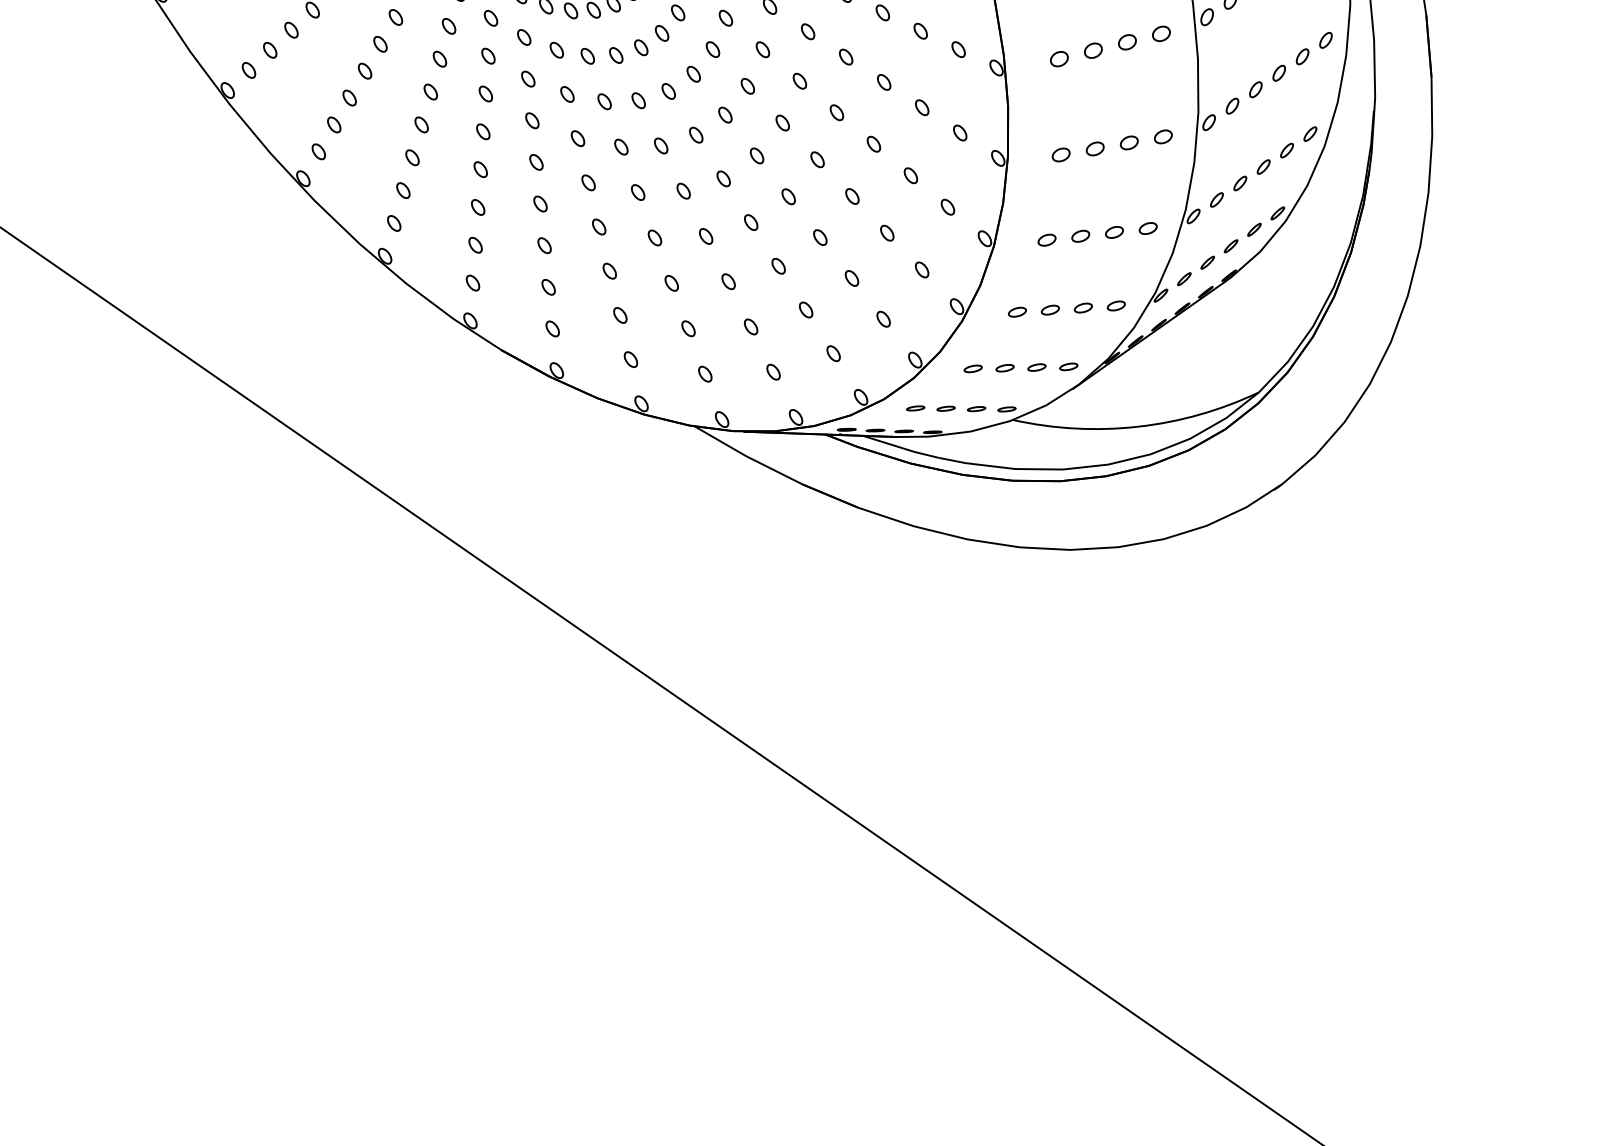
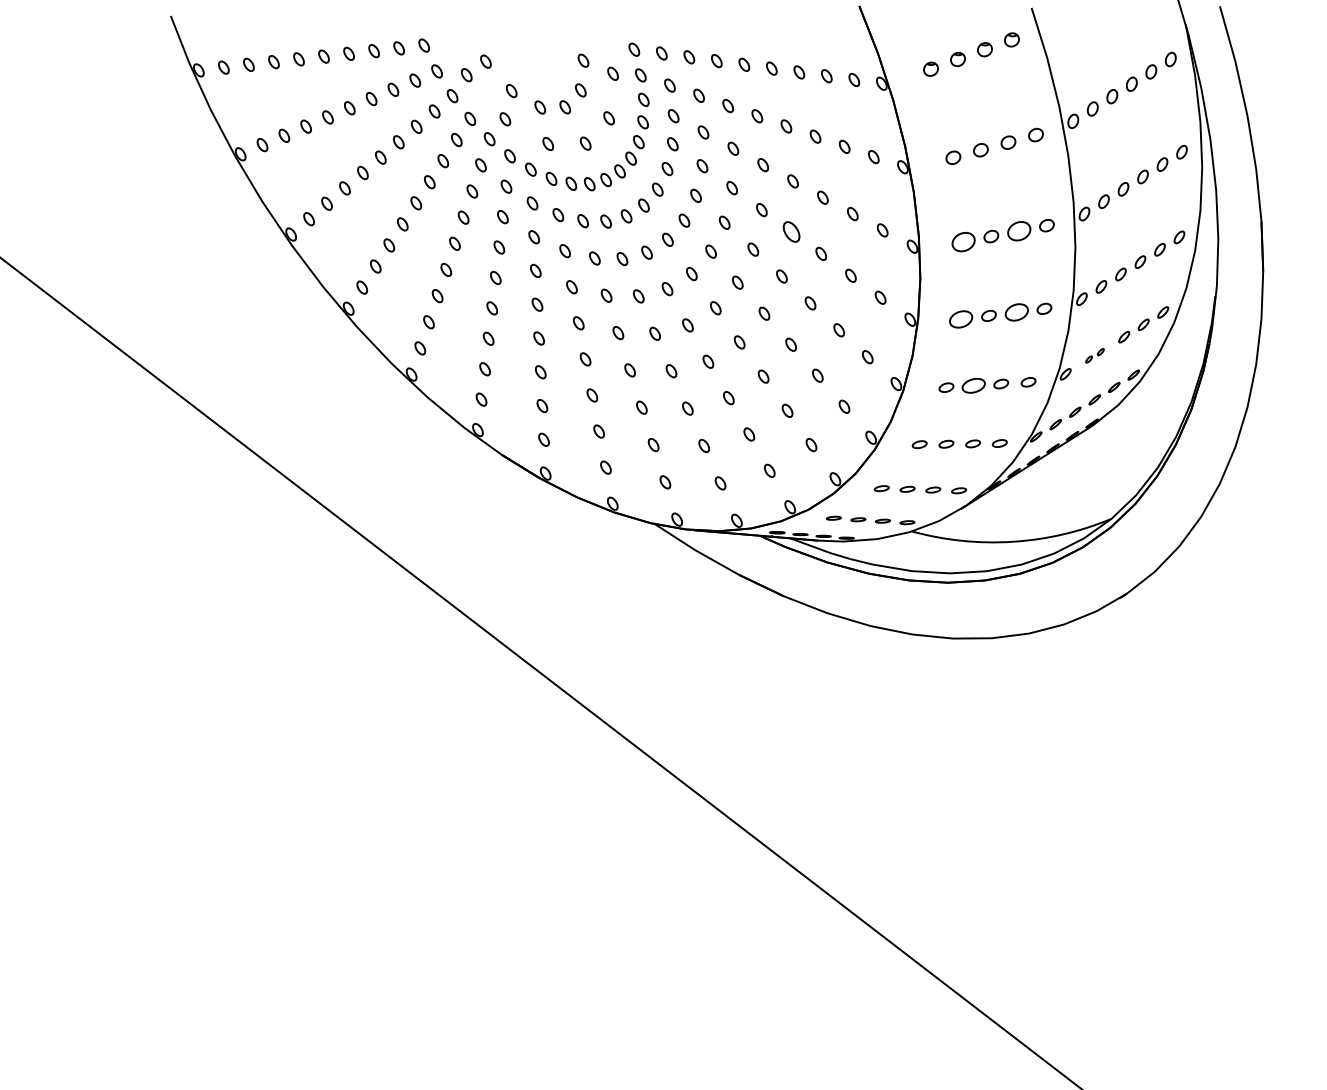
part: (1126, 41) -> (1018, 230), size x1.6
part: (846, 56) -> (791, 231), size x1.6
part: (1059, 58) -> (963, 241), size x1.6
part: (1129, 143) -> (1016, 312), size x1.6
part: (1061, 155) -> (961, 319), size x1.6
part: (1228, 191) -> (1094, 355), size x0.6
part: (1080, 235) -> (973, 385), size x1.6

